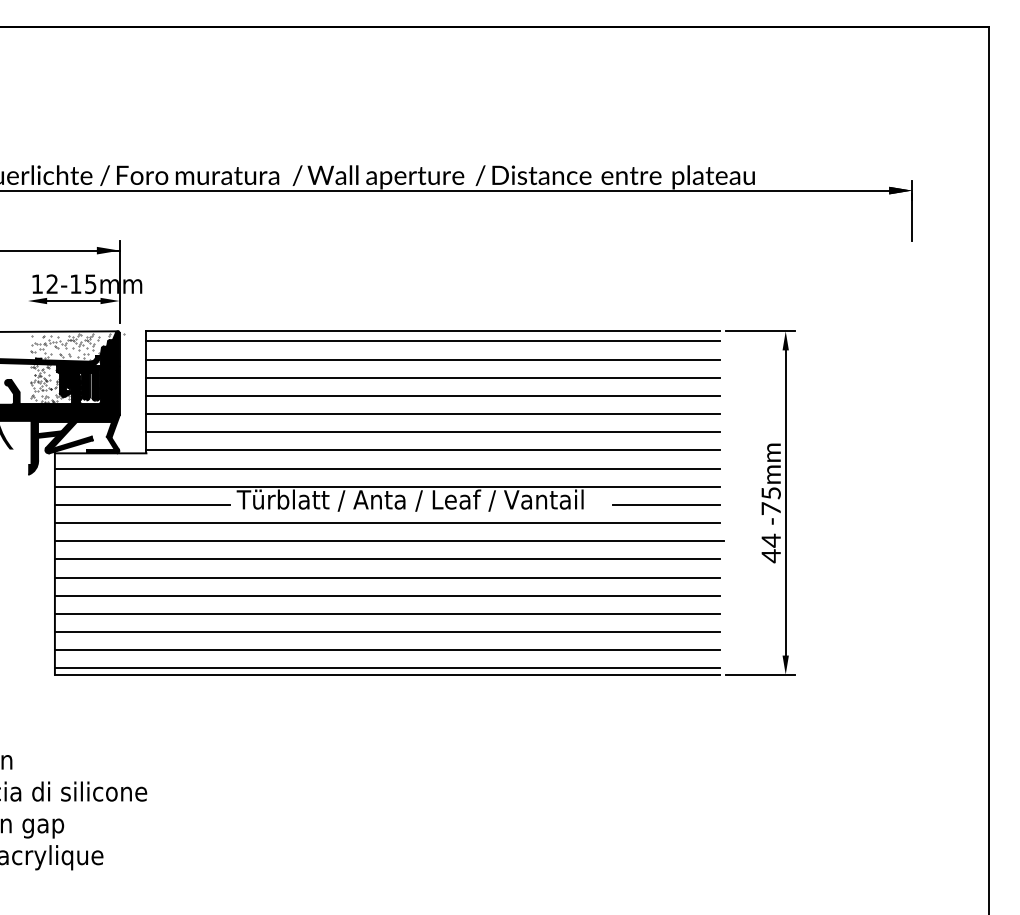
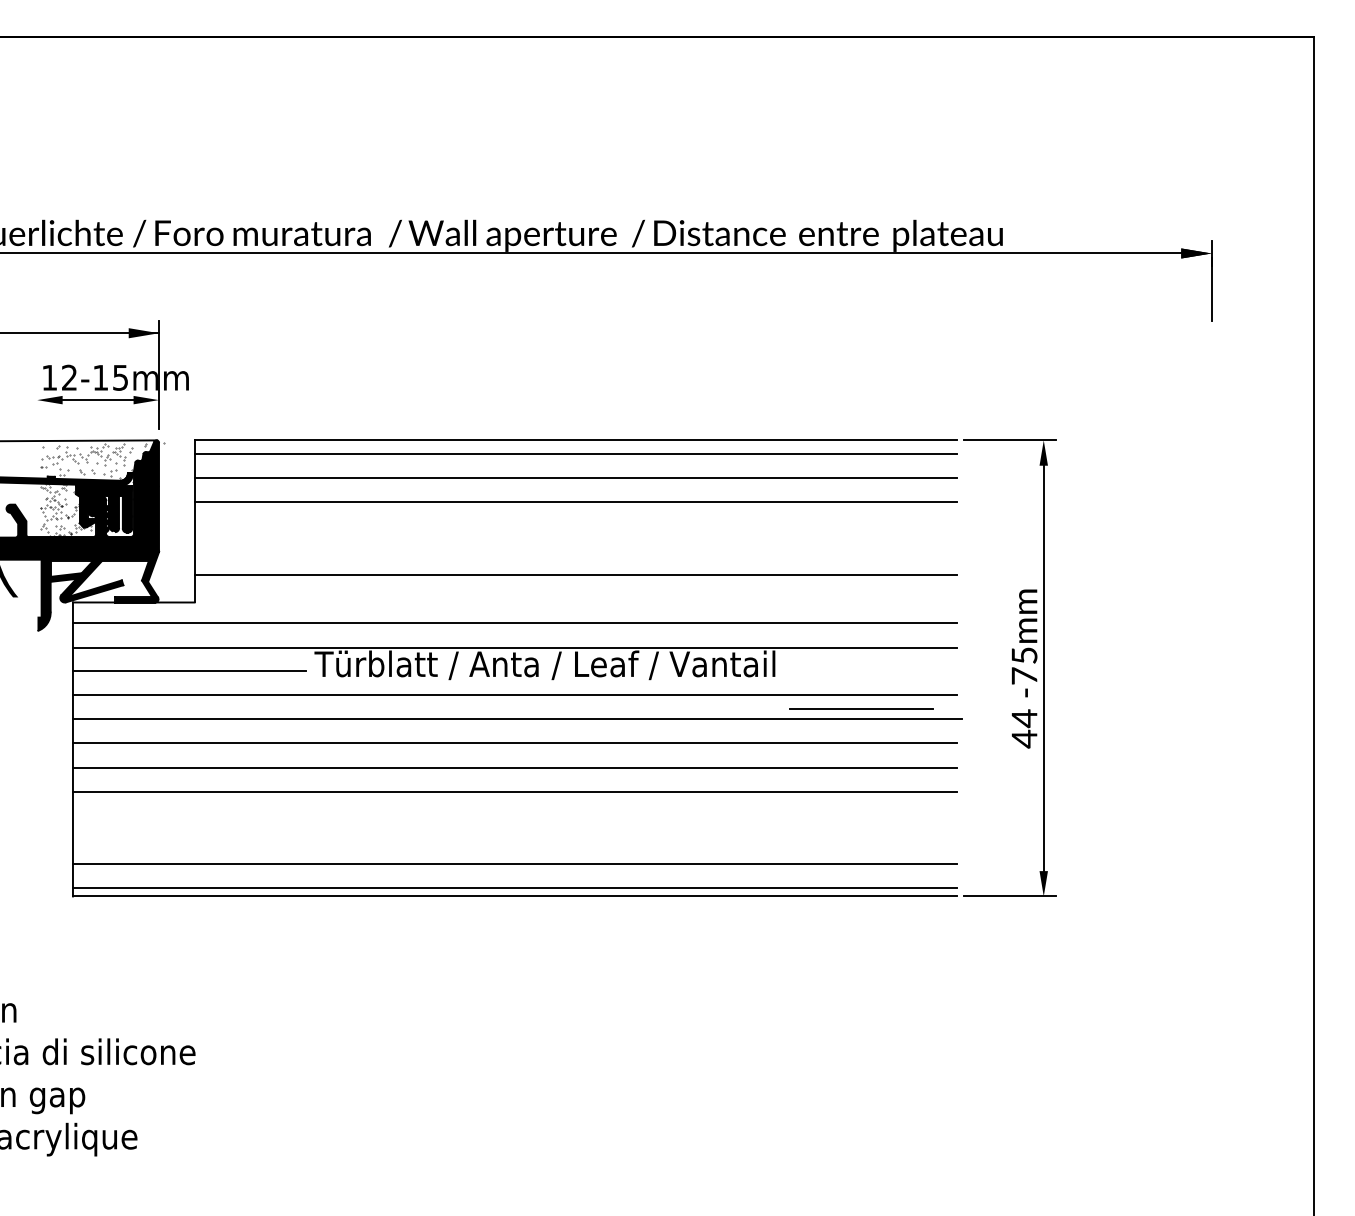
line: (433, 396) -> (575, 526), removed
line: (433, 414) -> (575, 550), removed
line: (433, 450) -> (575, 598), removed
line: (666, 504) -> (861, 708), moved
line: (387, 613) -> (514, 815), removed
line: (387, 631) -> (514, 839), removed

